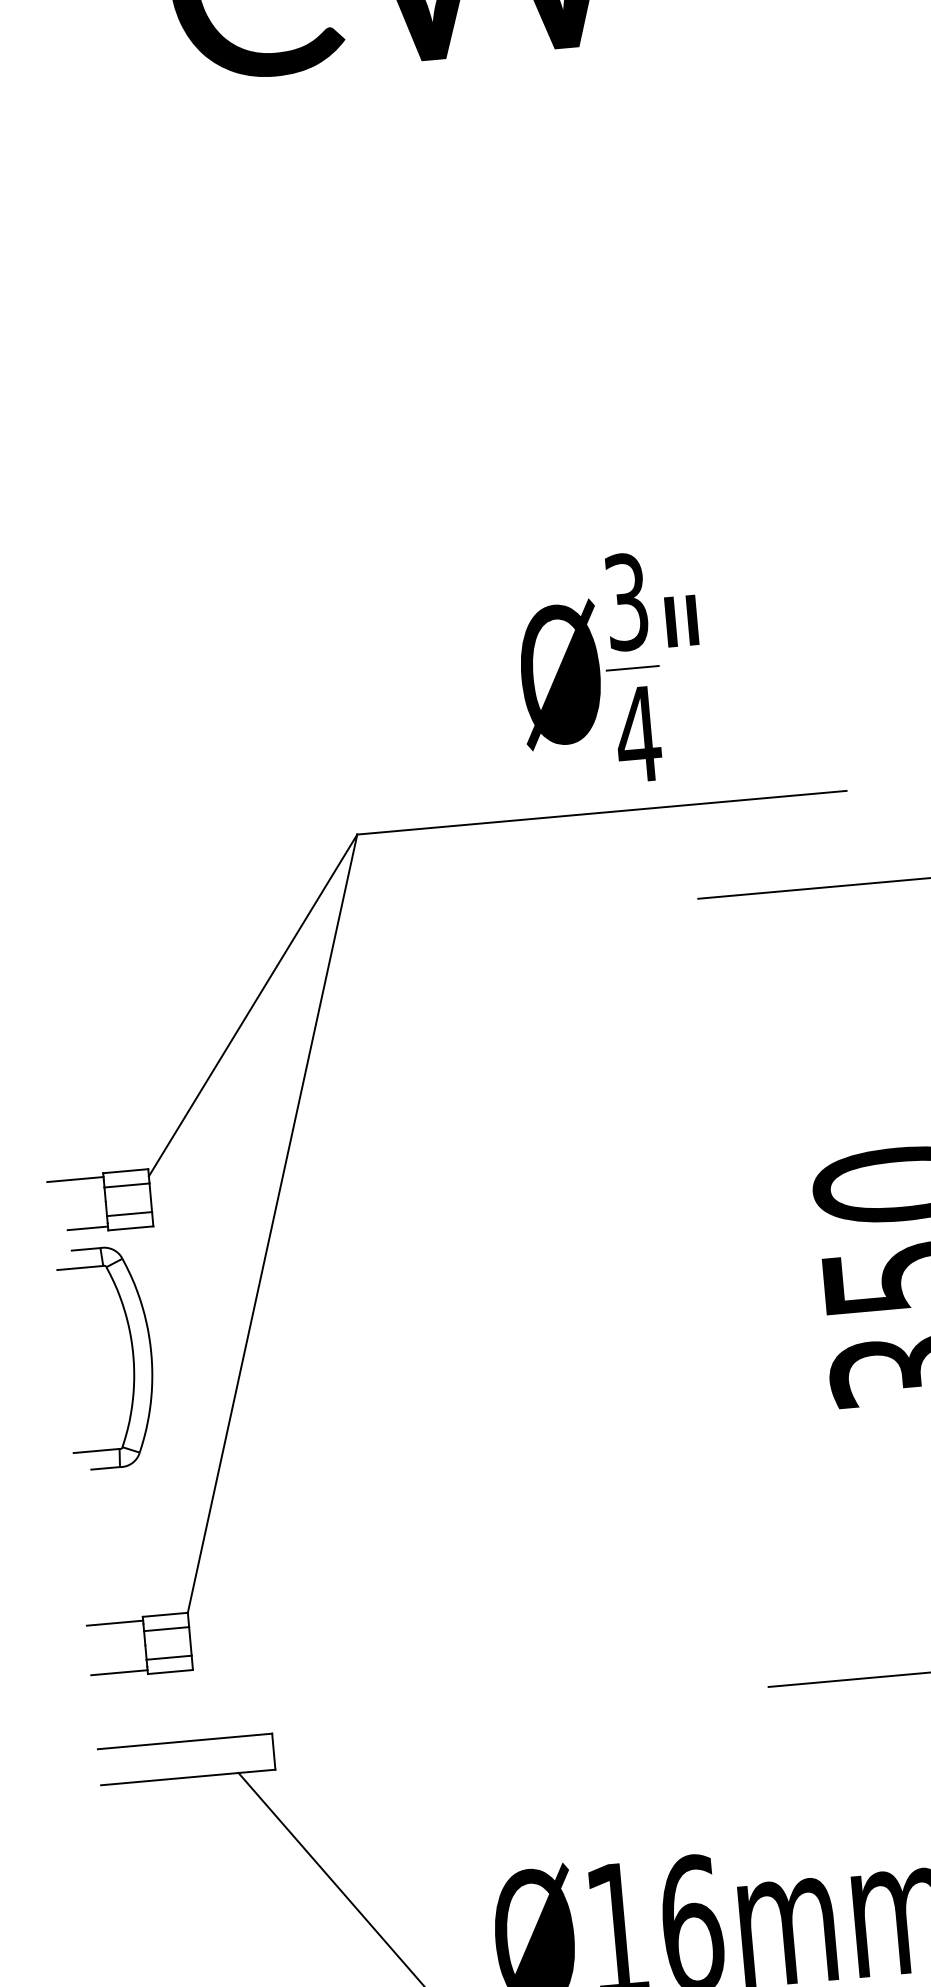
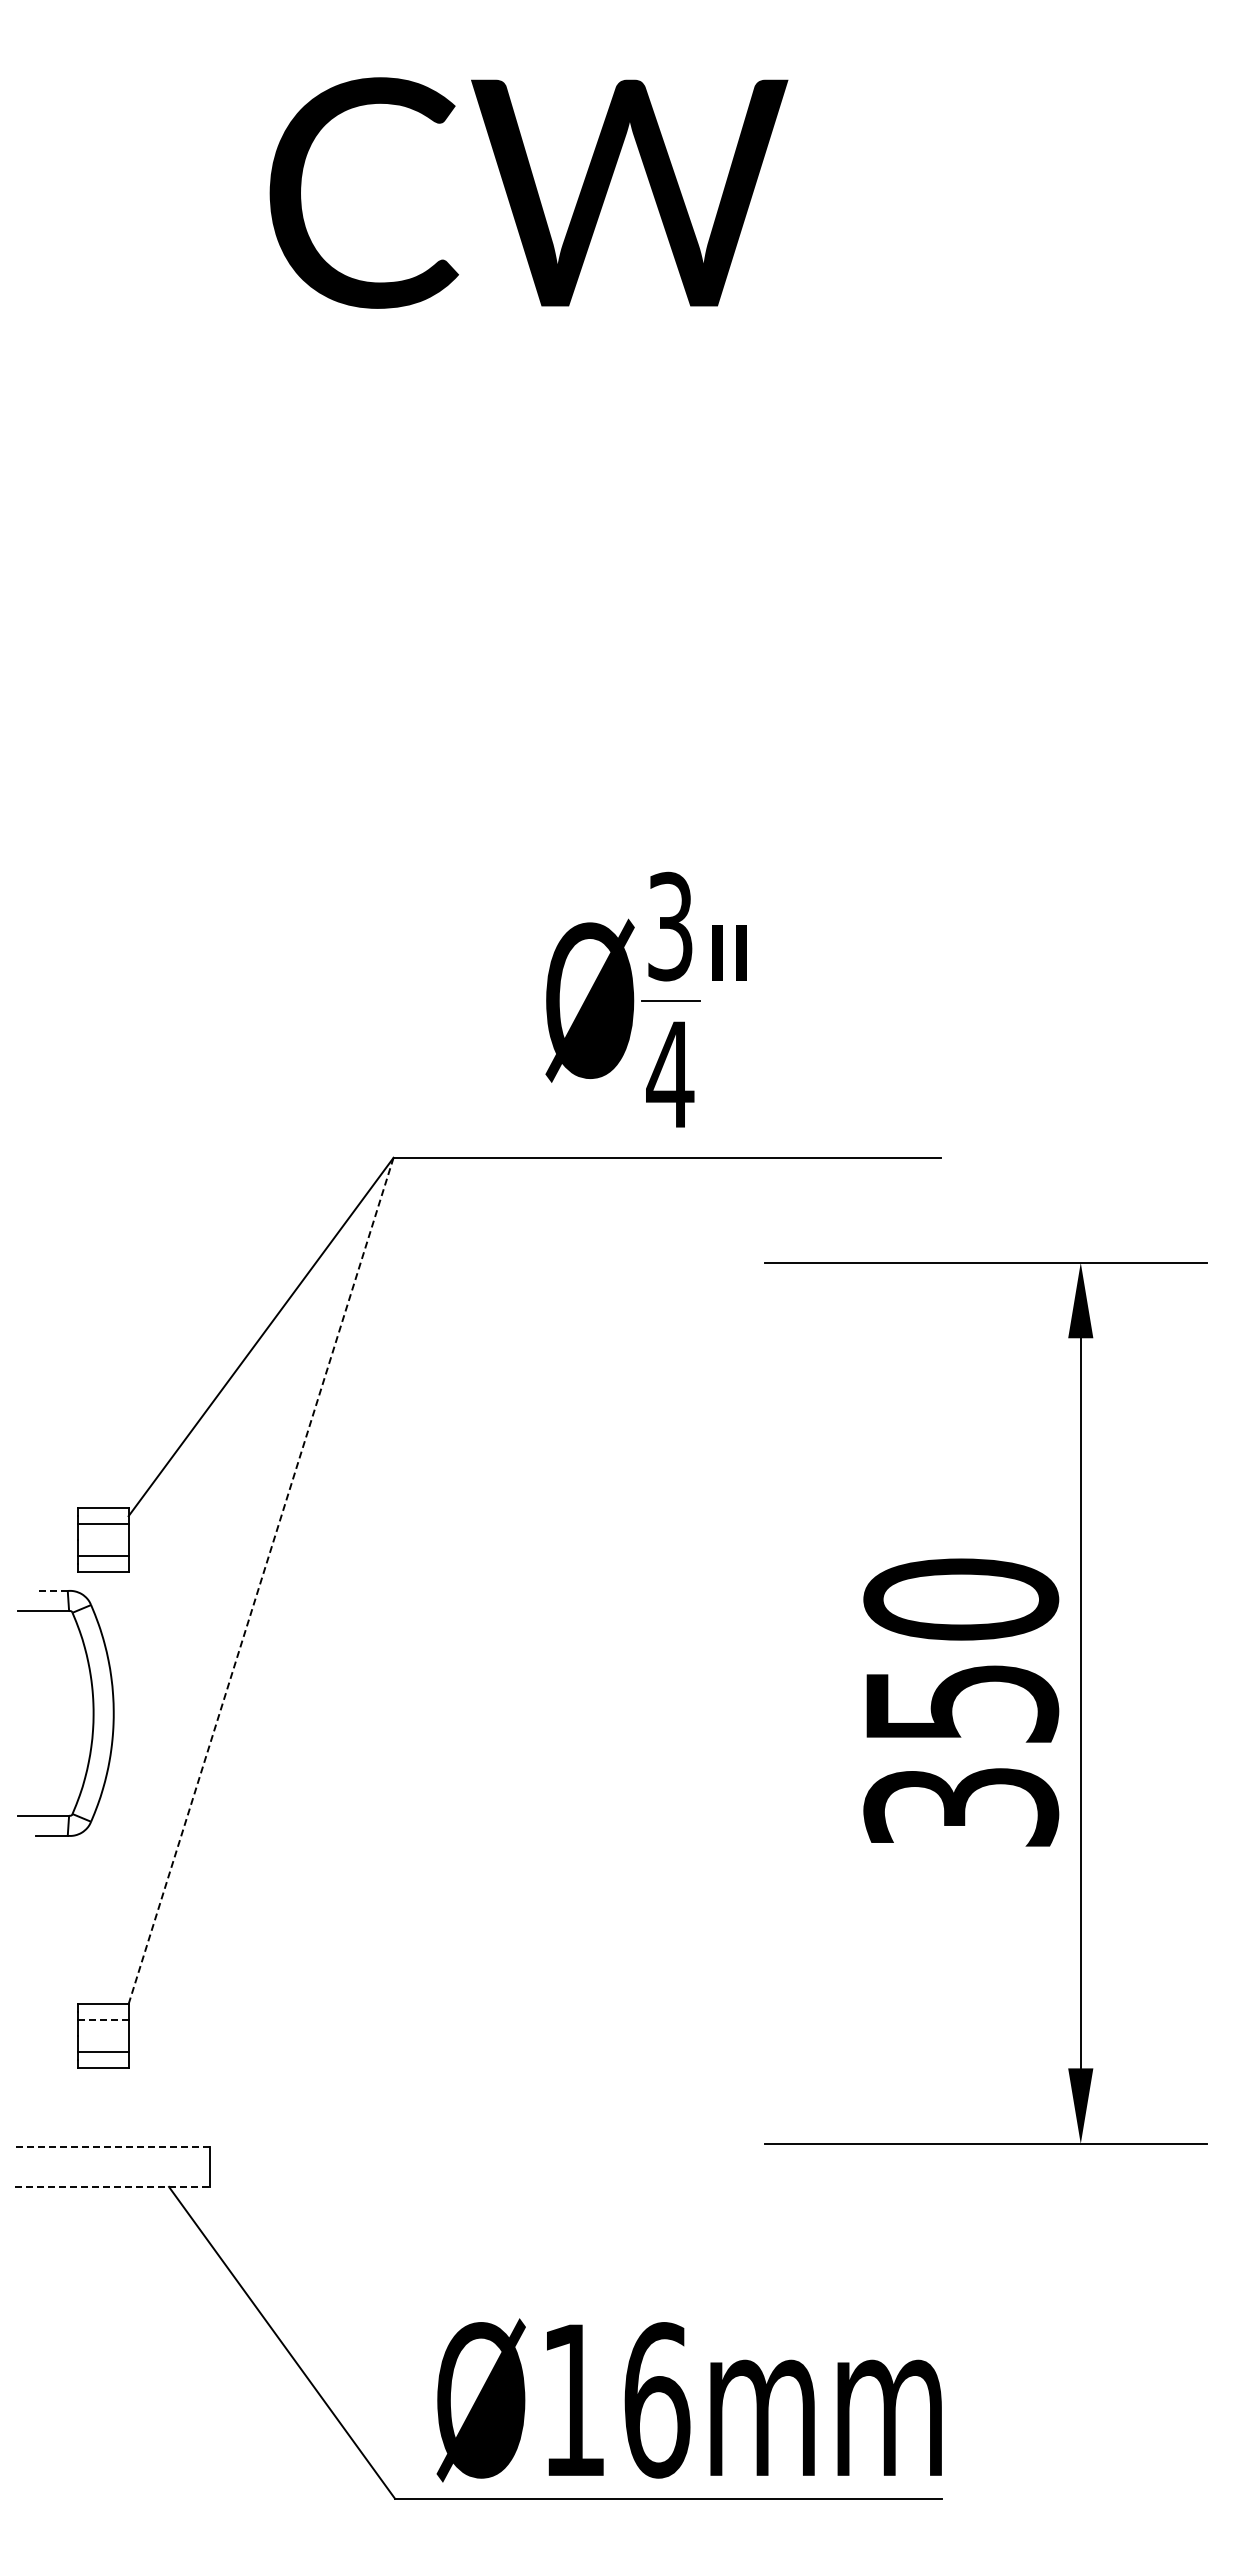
part: (610, 669) -> (645, 999), moved
line: (75, 1179) -> (46, 1512), removed
line: (272, 1224) -> (260, 1581), solid -> dashed
line: (87, 1228) -> (55, 1567), removed
line: (85, 1248) -> (51, 1590), solid -> dashed
line: (114, 1623) -> (46, 2008), removed
line: (166, 1629) -> (103, 2020), solid -> dashed
line: (119, 1672) -> (46, 2063), removed
line: (184, 1741) -> (112, 2146), solid -> dashed
line: (188, 1777) -> (113, 2186), solid -> dashed

